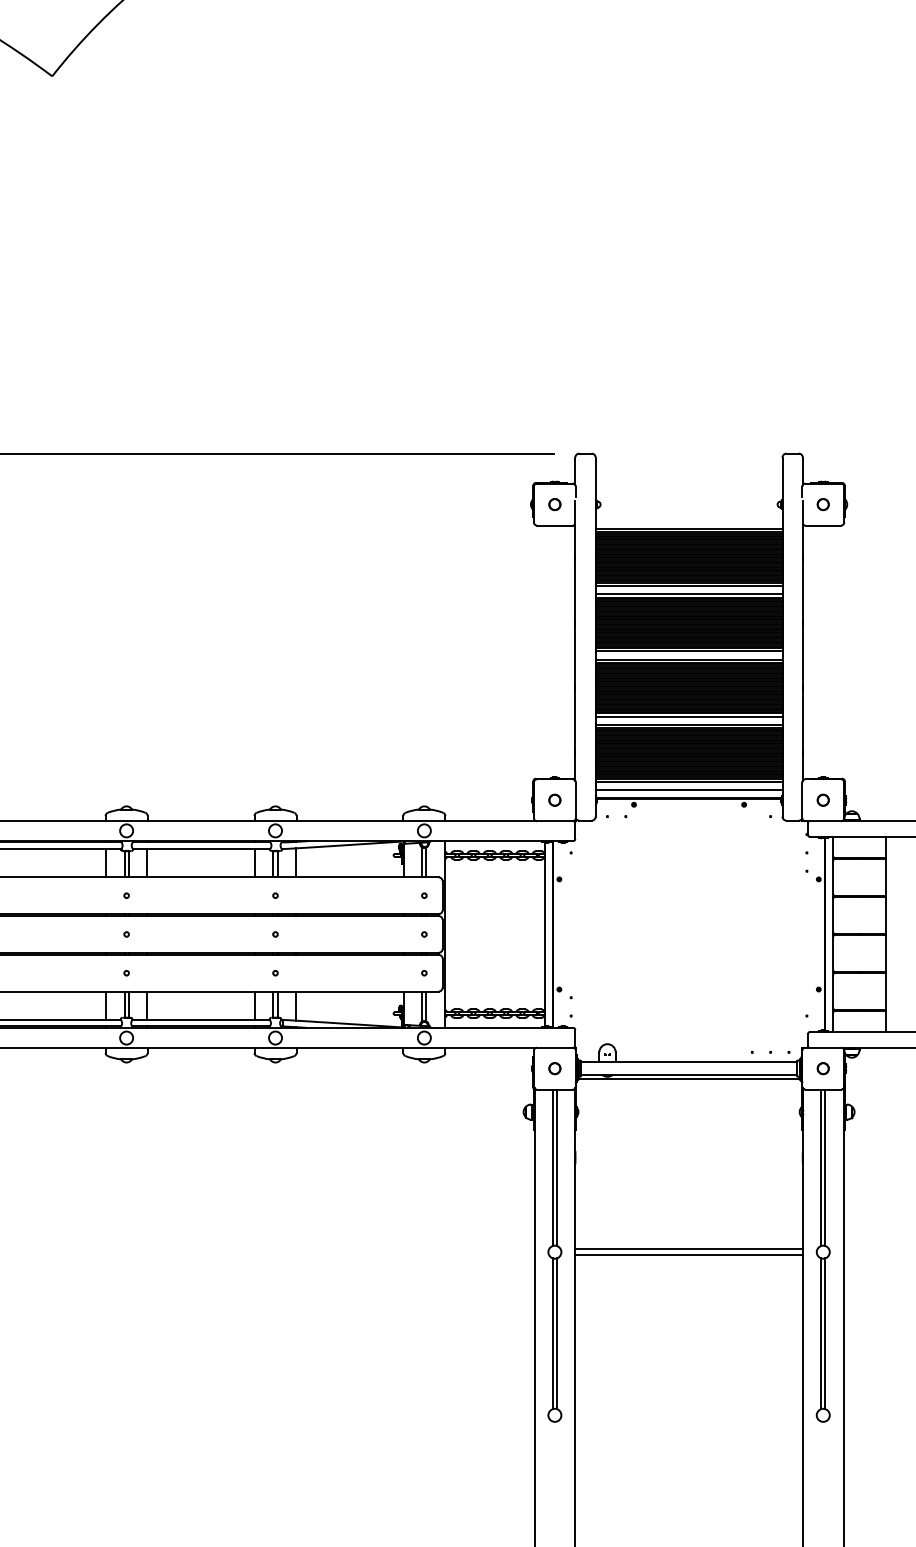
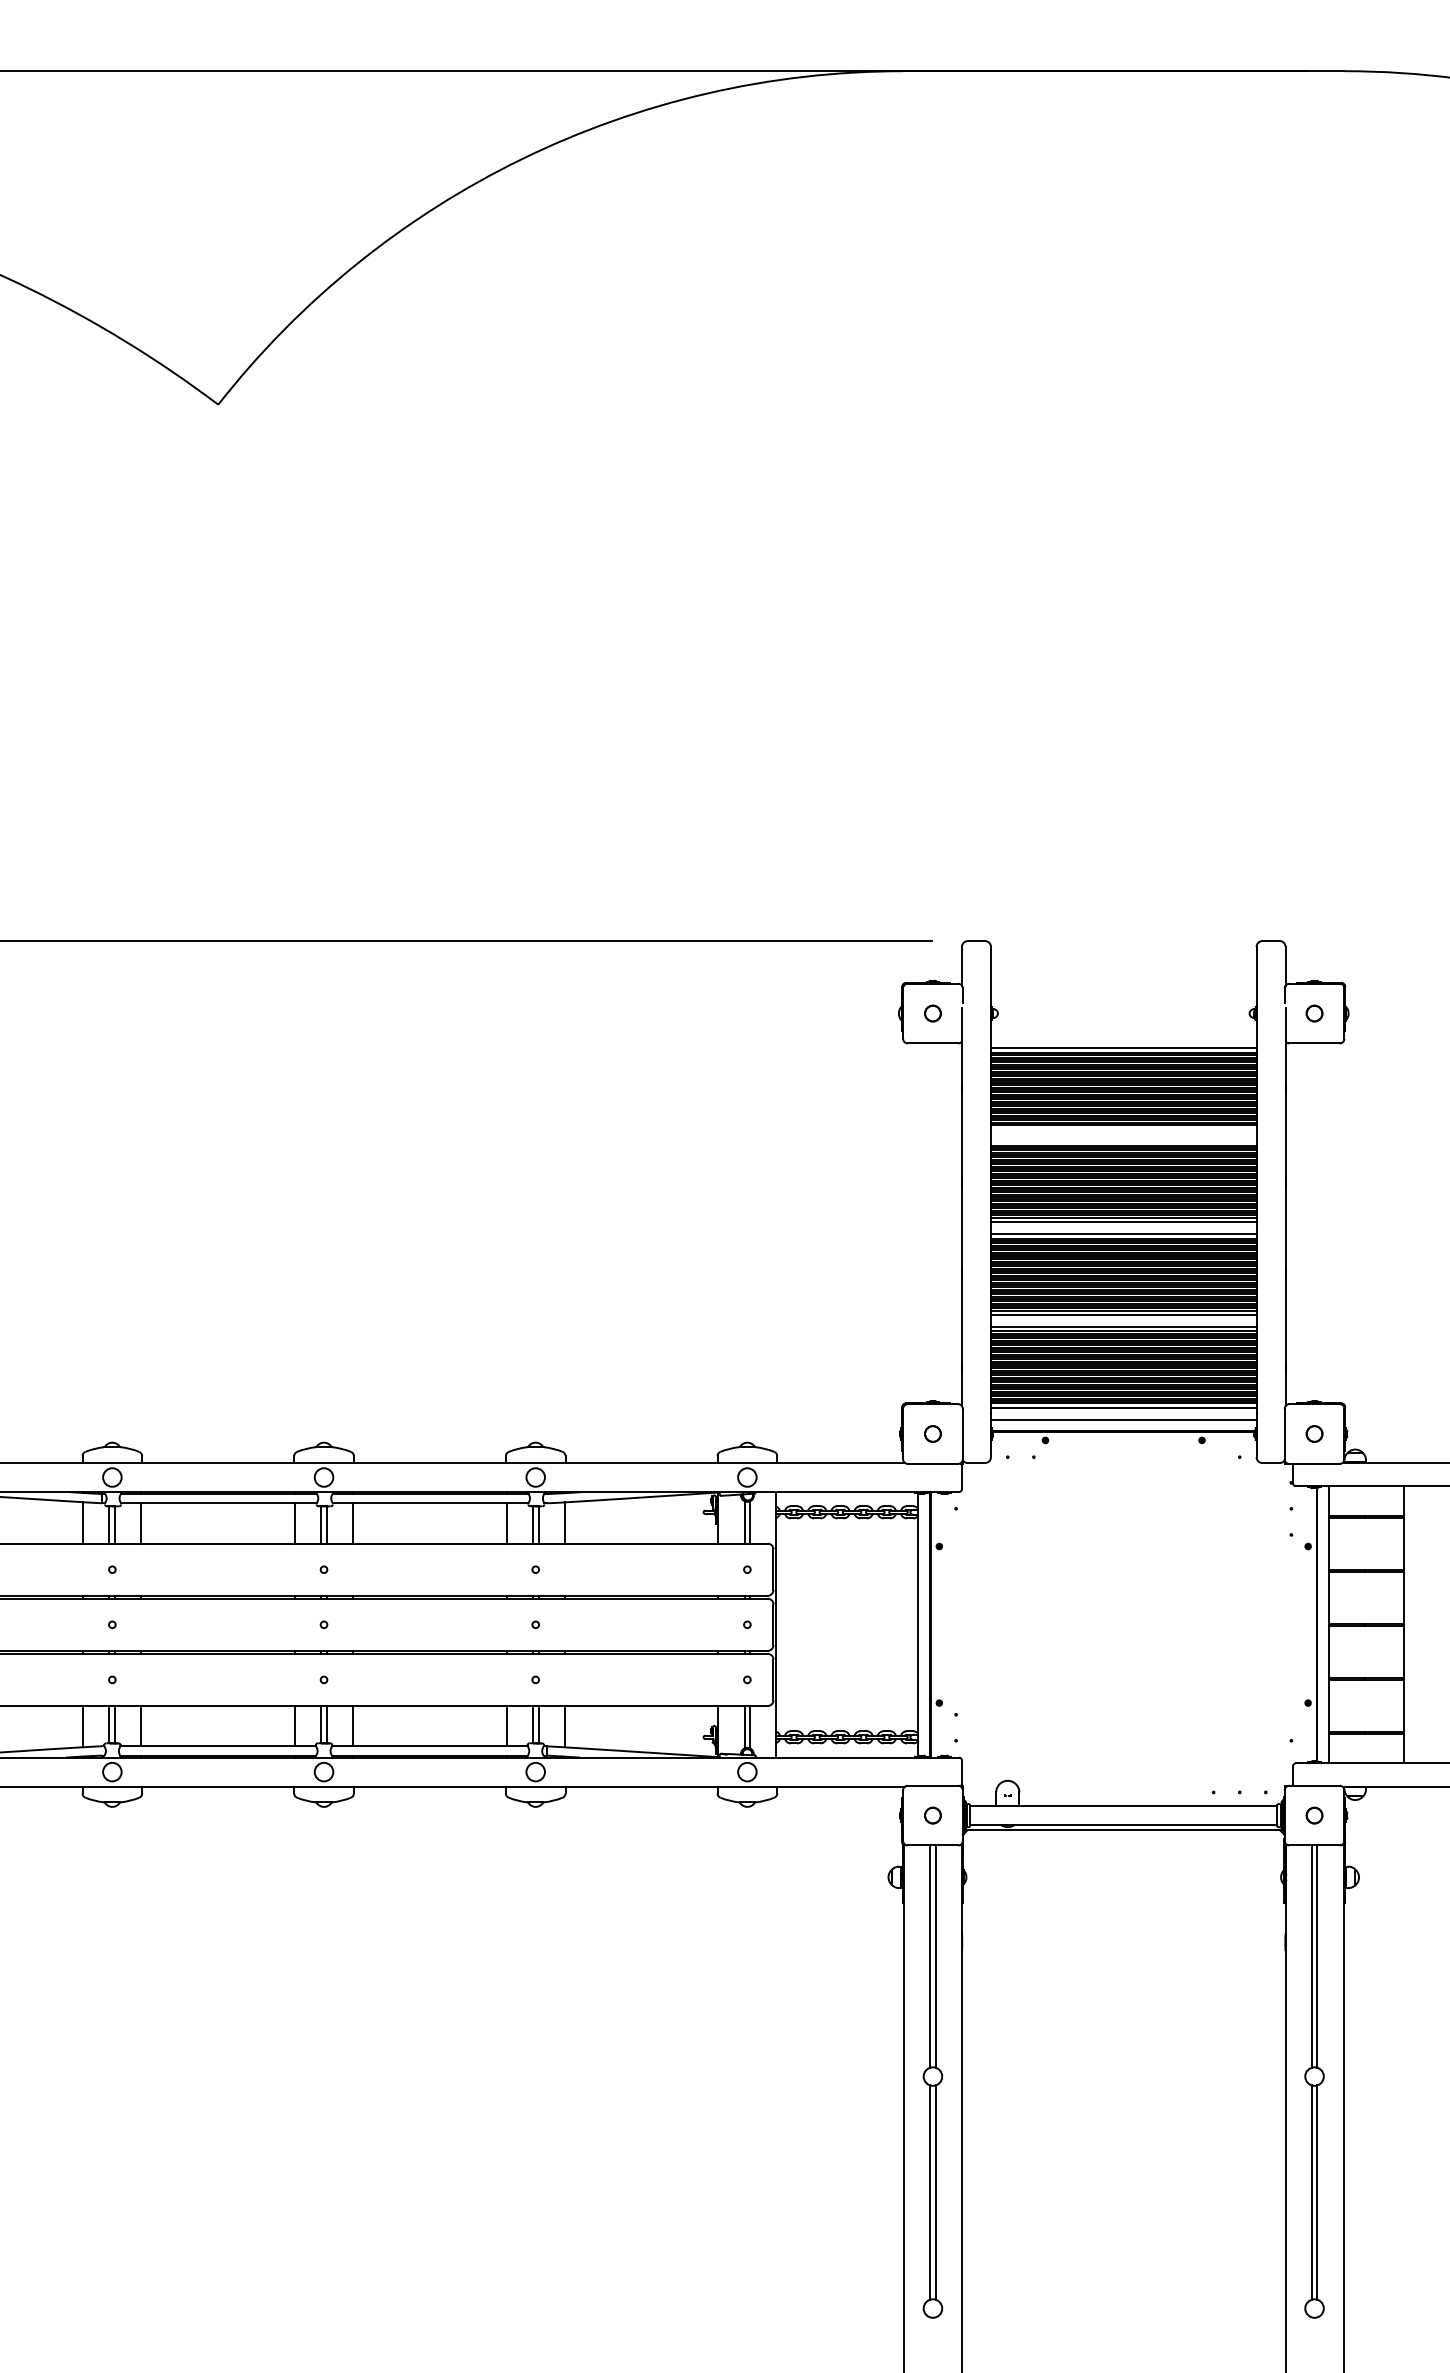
line: (688, 586) -> (1123, 1129), removed
line: (688, 594) -> (1123, 1141), removed
line: (688, 1248) -> (1123, 2071), removed
line: (688, 1255) -> (1123, 2081), removed

